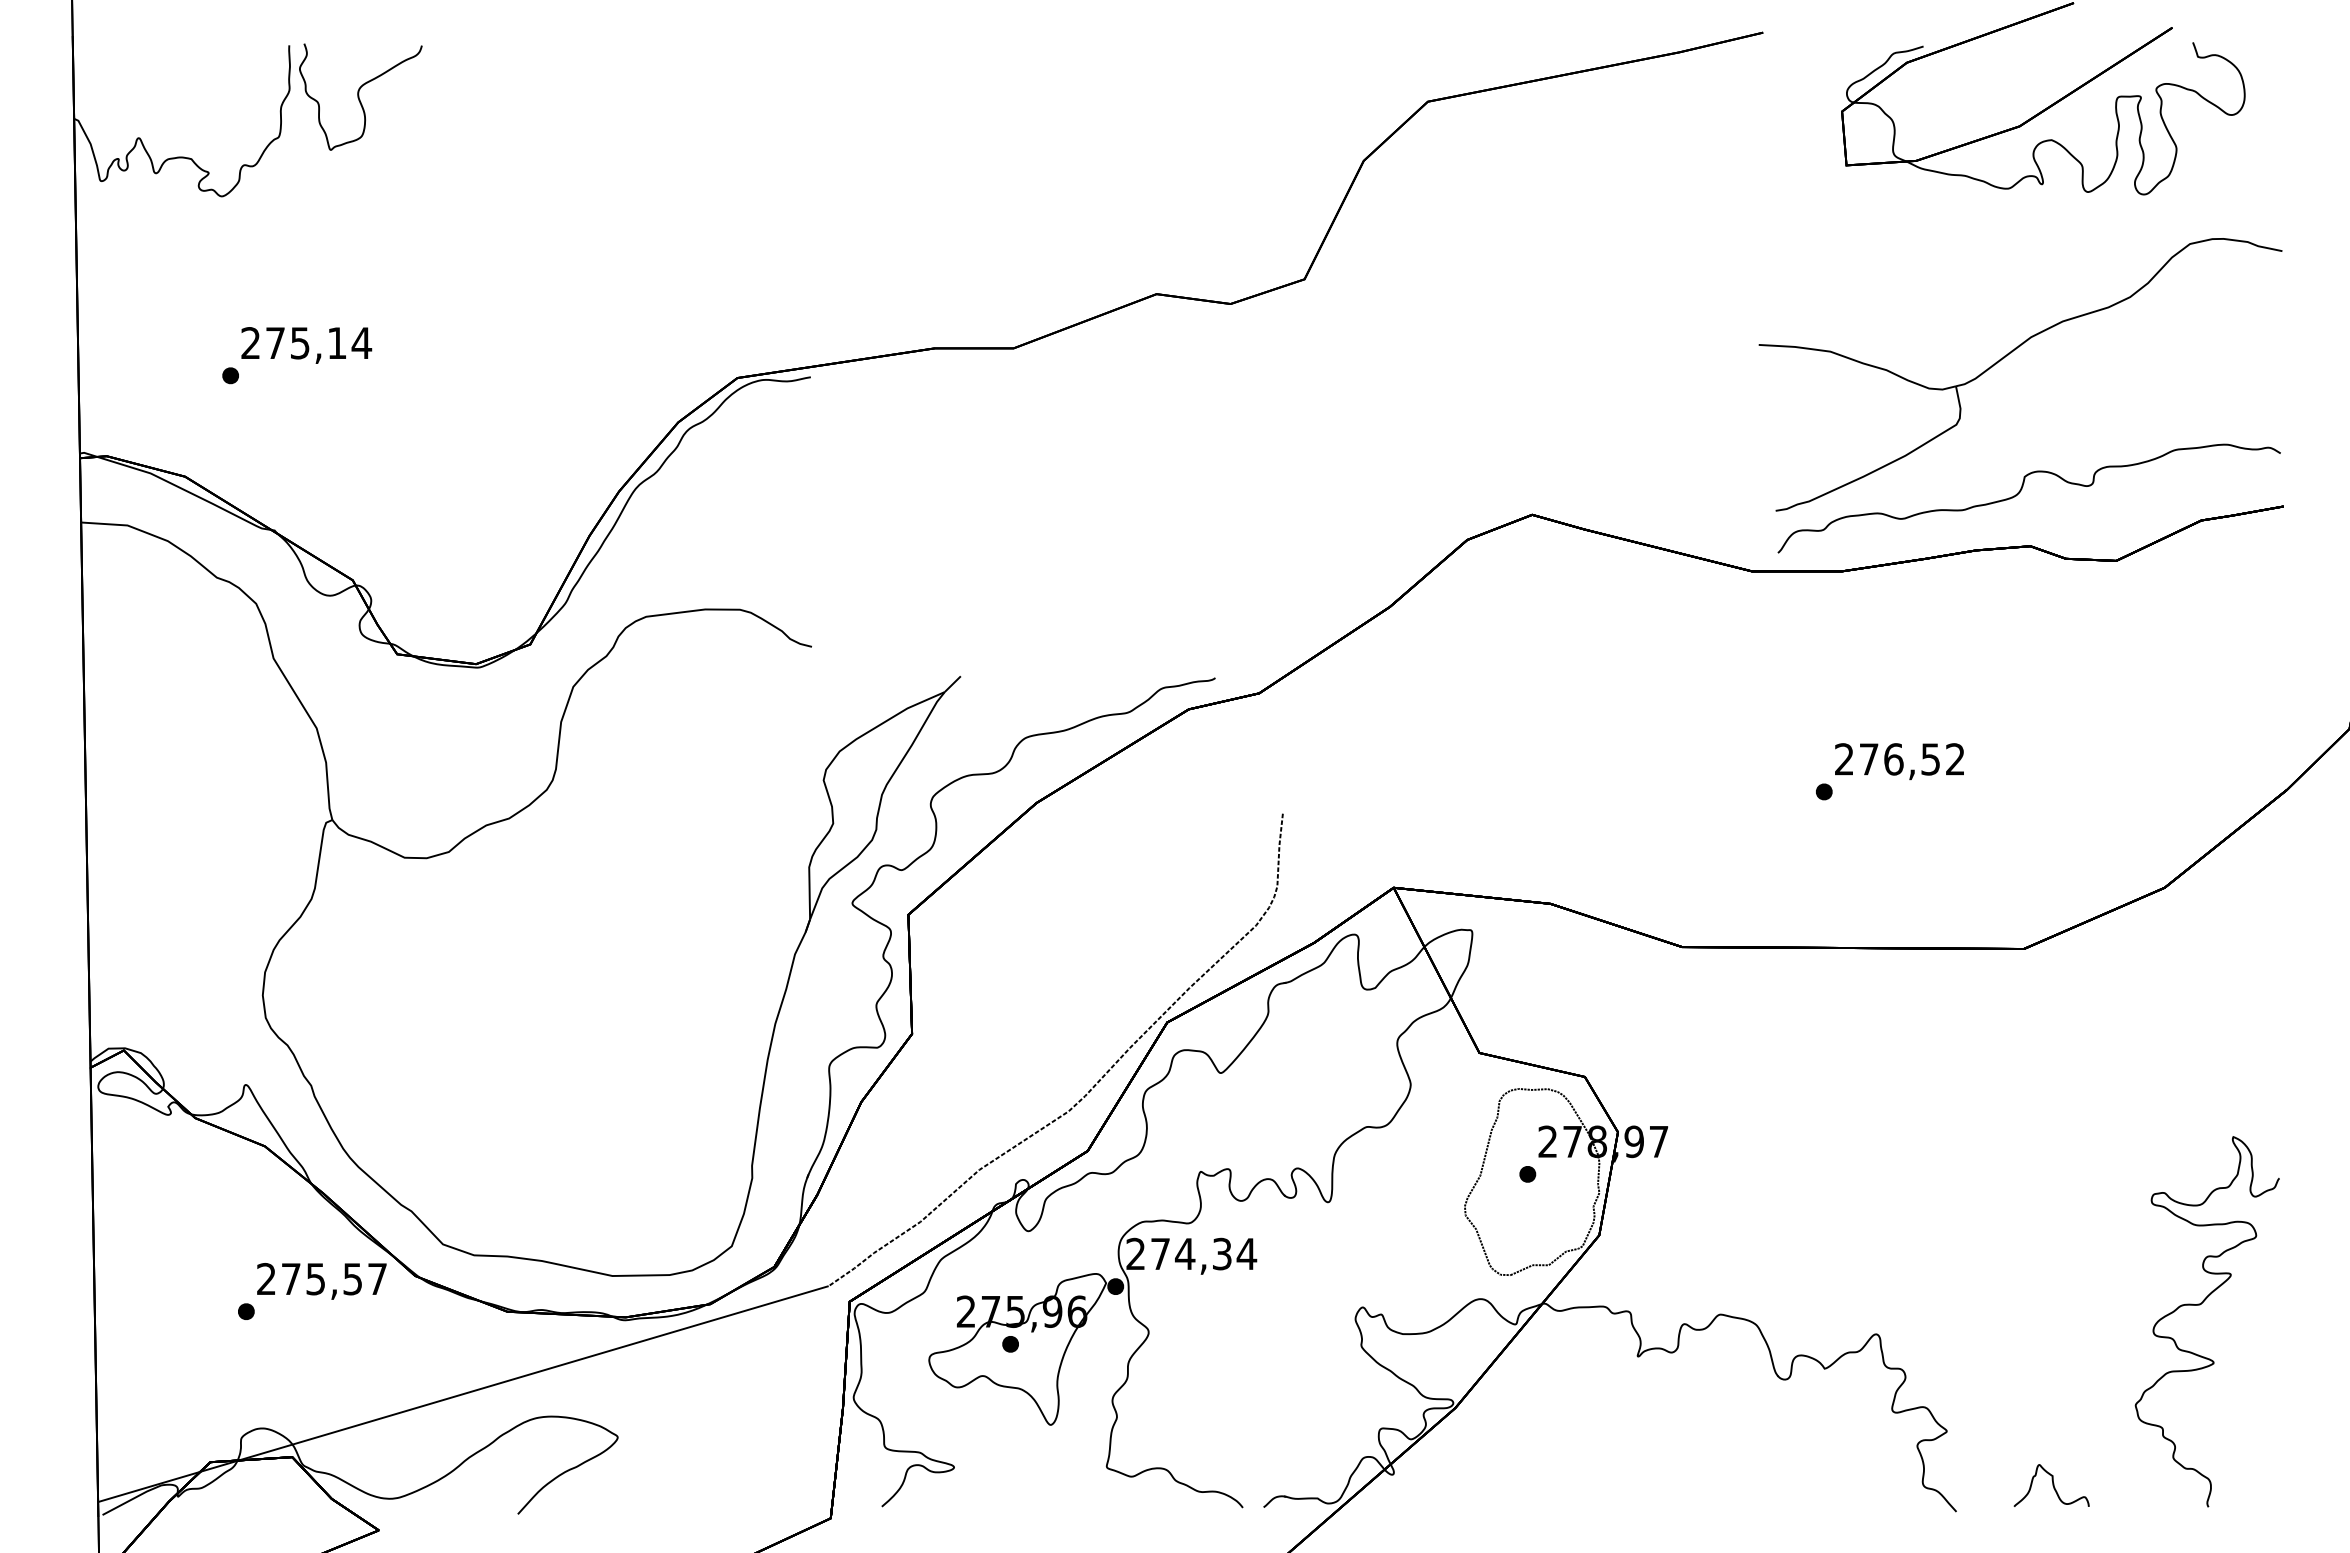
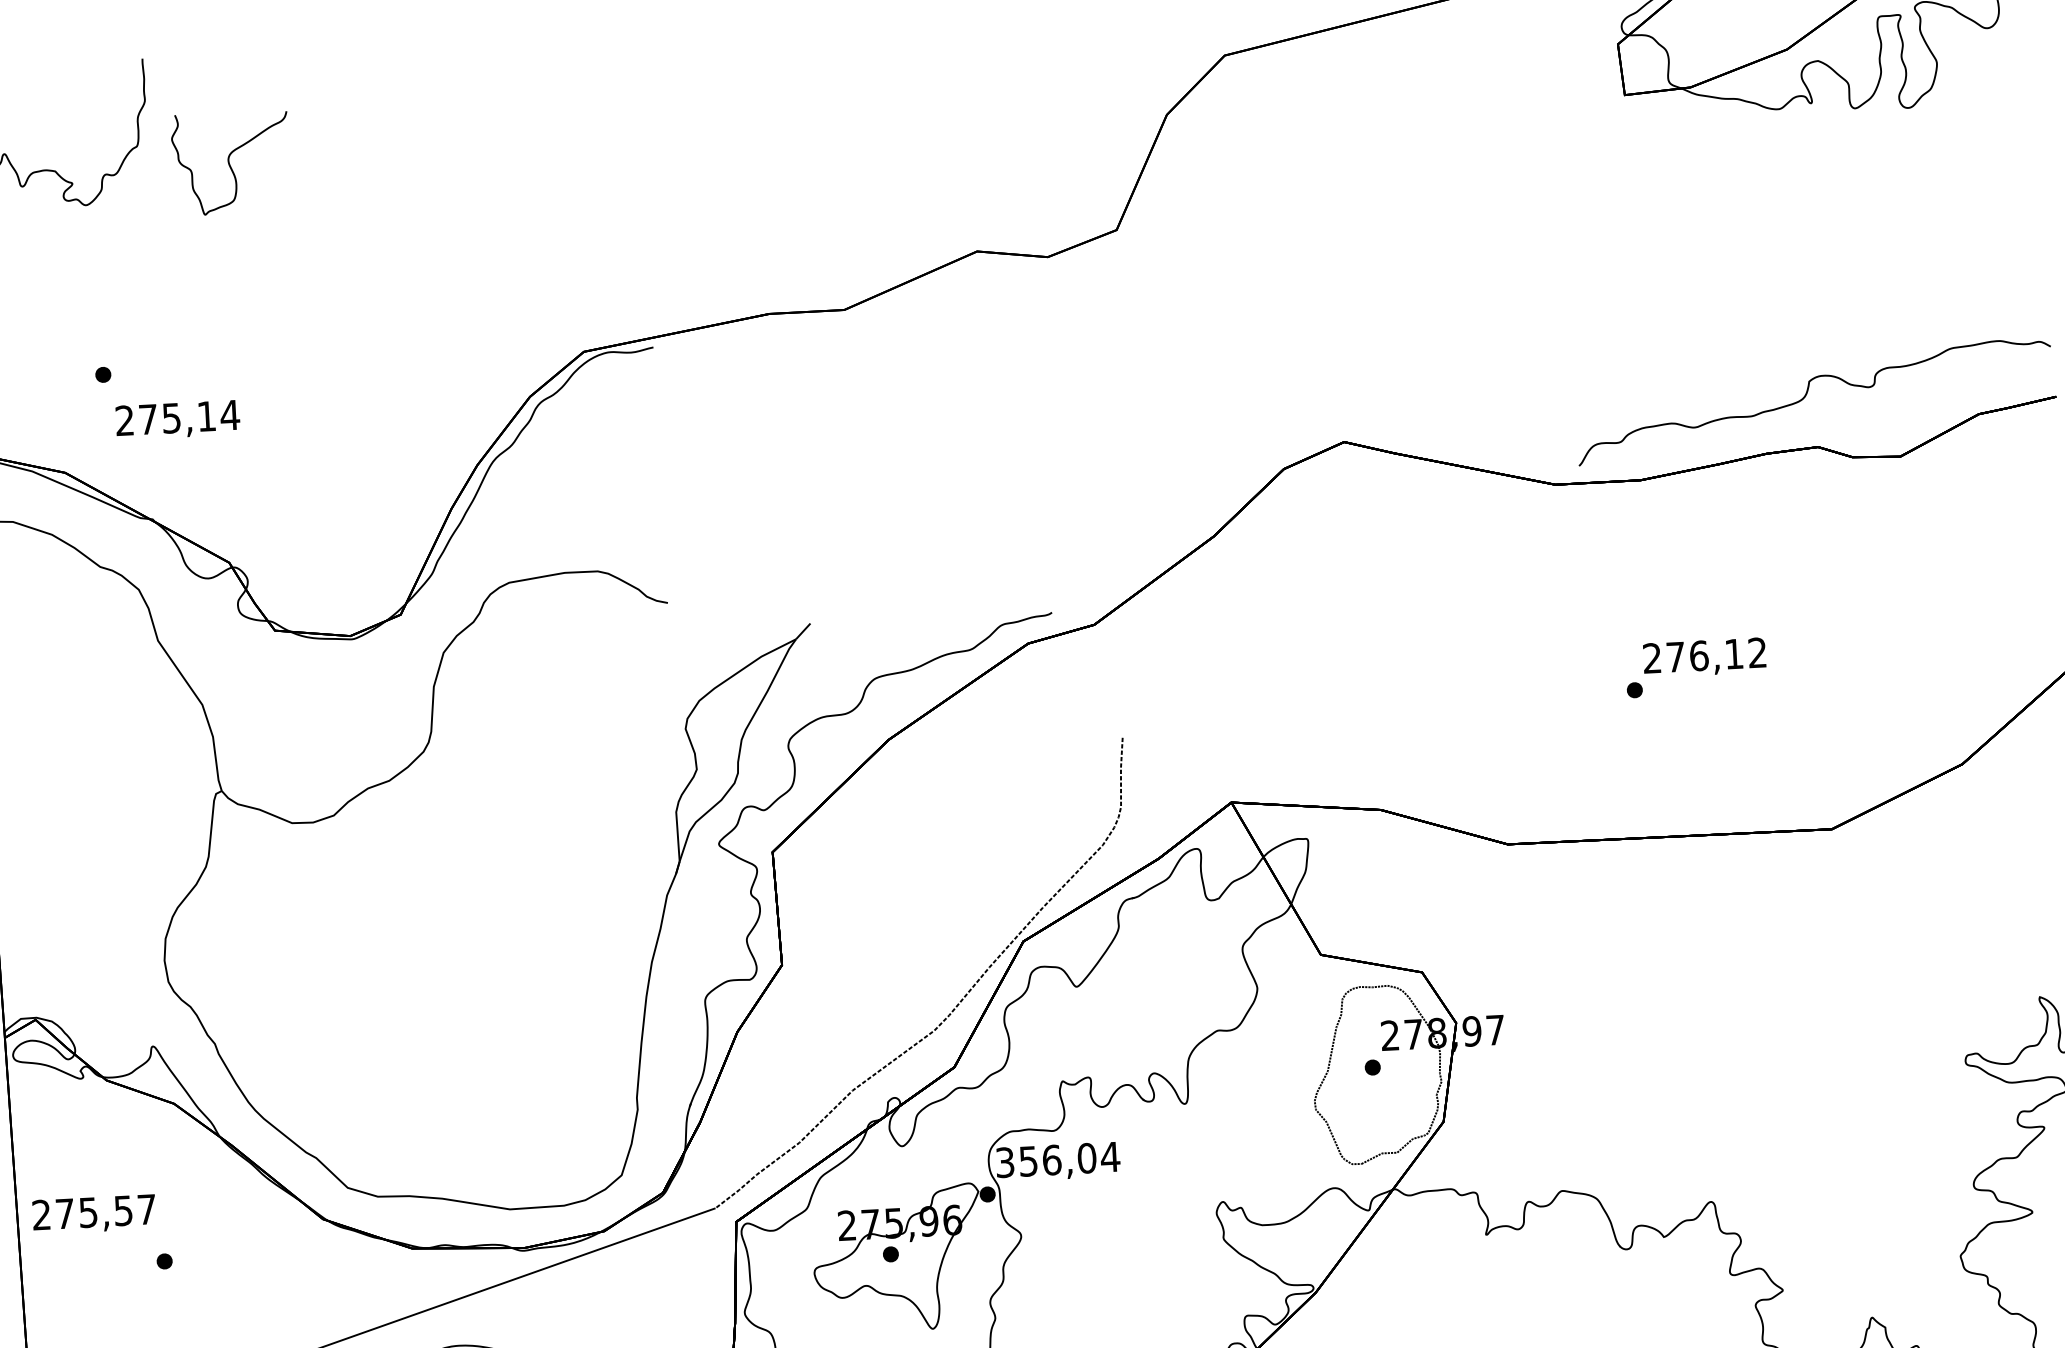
curve: (359, 96) -> (229, 162), moved
text: (306, 345) -> (177, 420), moved
part: (2008, 355) -> (1787, 267), removed
text: (1930, 759) -> (1733, 654), 276,52 -> 276,12
text: (1179, 1253) -> (1046, 1159), 274,34 -> 356,04
text: (321, 1281) -> (93, 1214), moved

